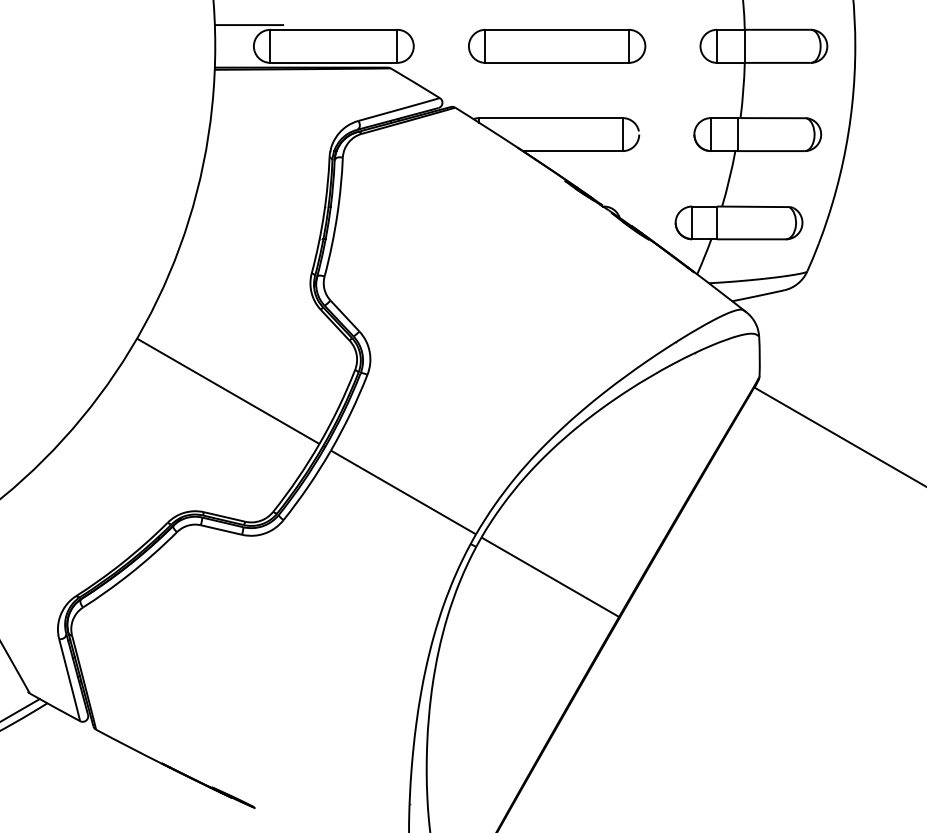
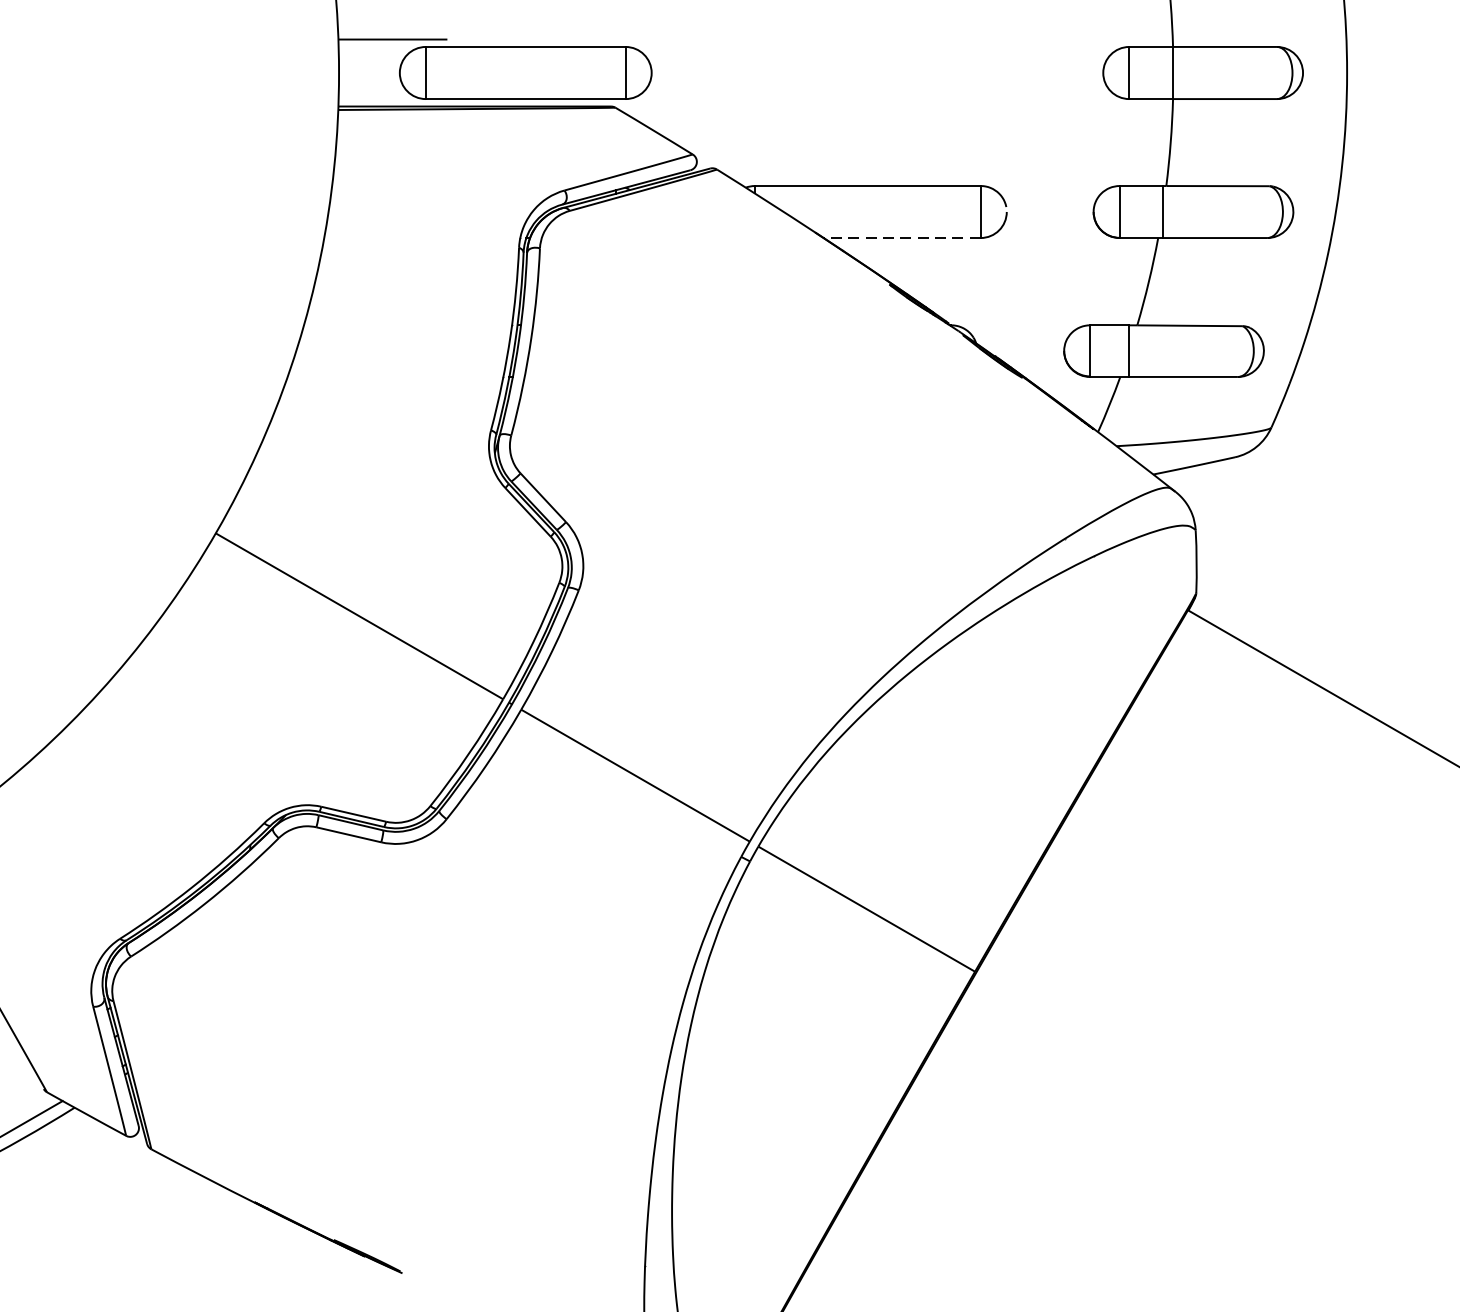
part: (557, 45) -> (878, 71), removed
line: (572, 151) -> (901, 238), solid -> dashed

